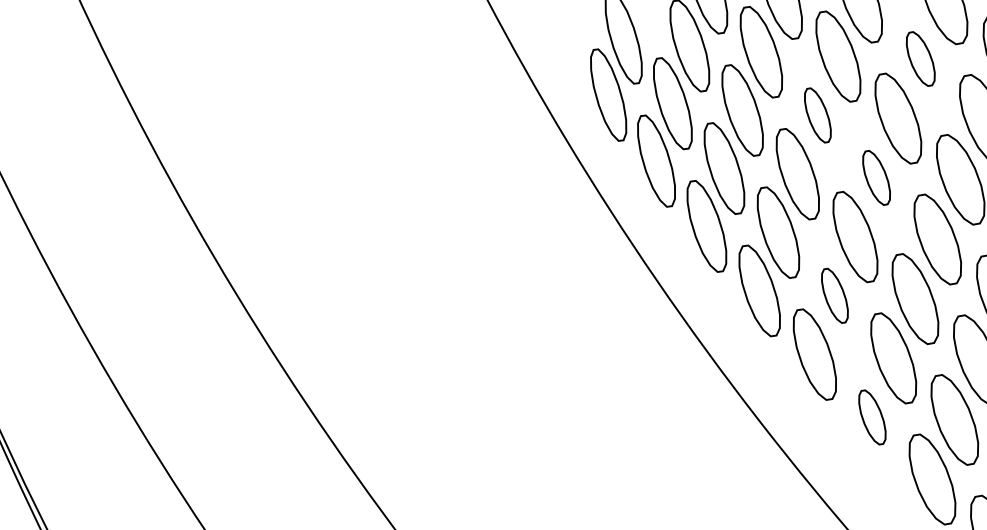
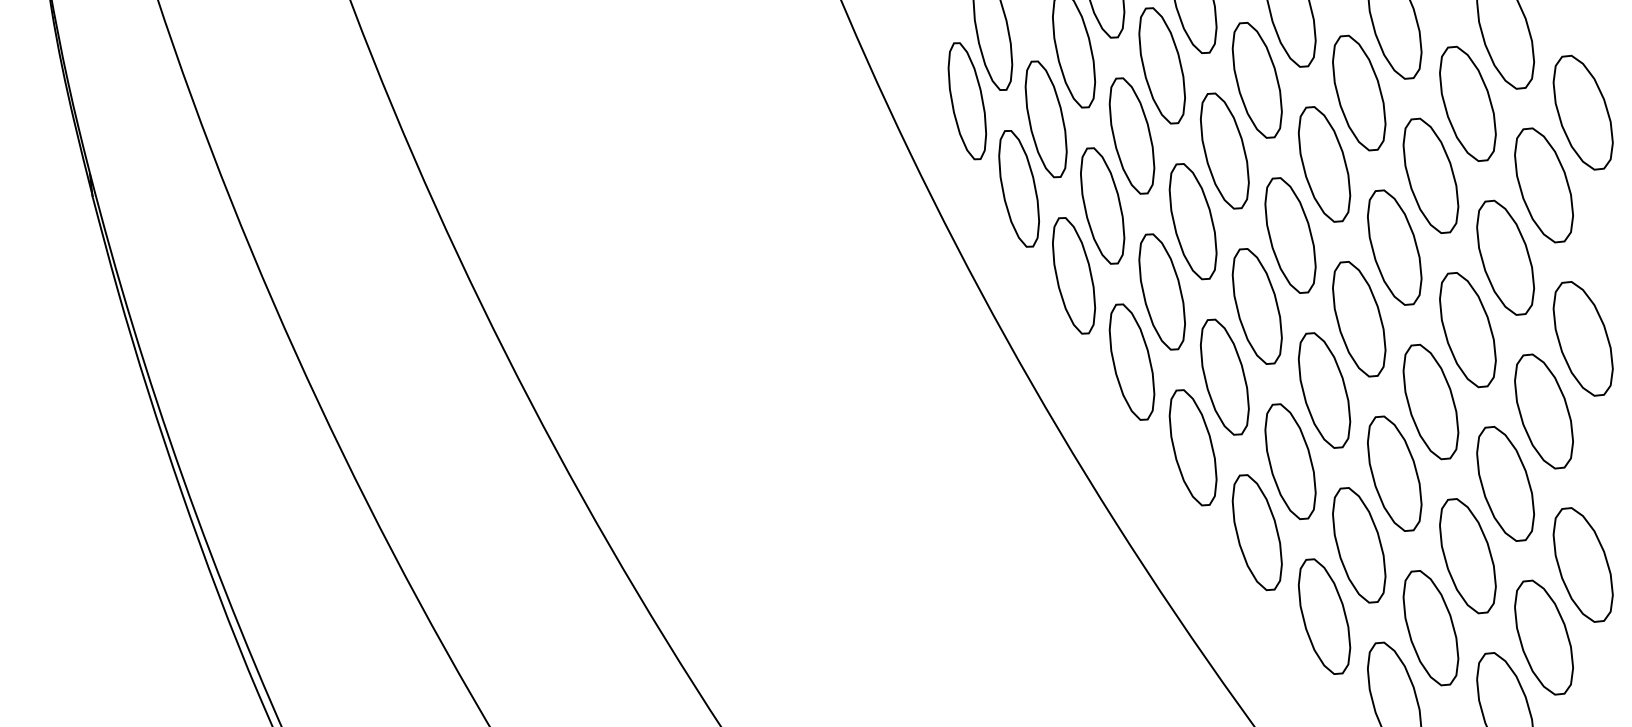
part: (920, 58) -> (1359, 92), size x1.67
part: (817, 115) -> (1224, 150), size x1.67
part: (876, 177) -> (1290, 235), size x1.67
part: (834, 295) -> (1224, 376), size x1.67
part: (871, 417) -> (1256, 532), size x1.67

